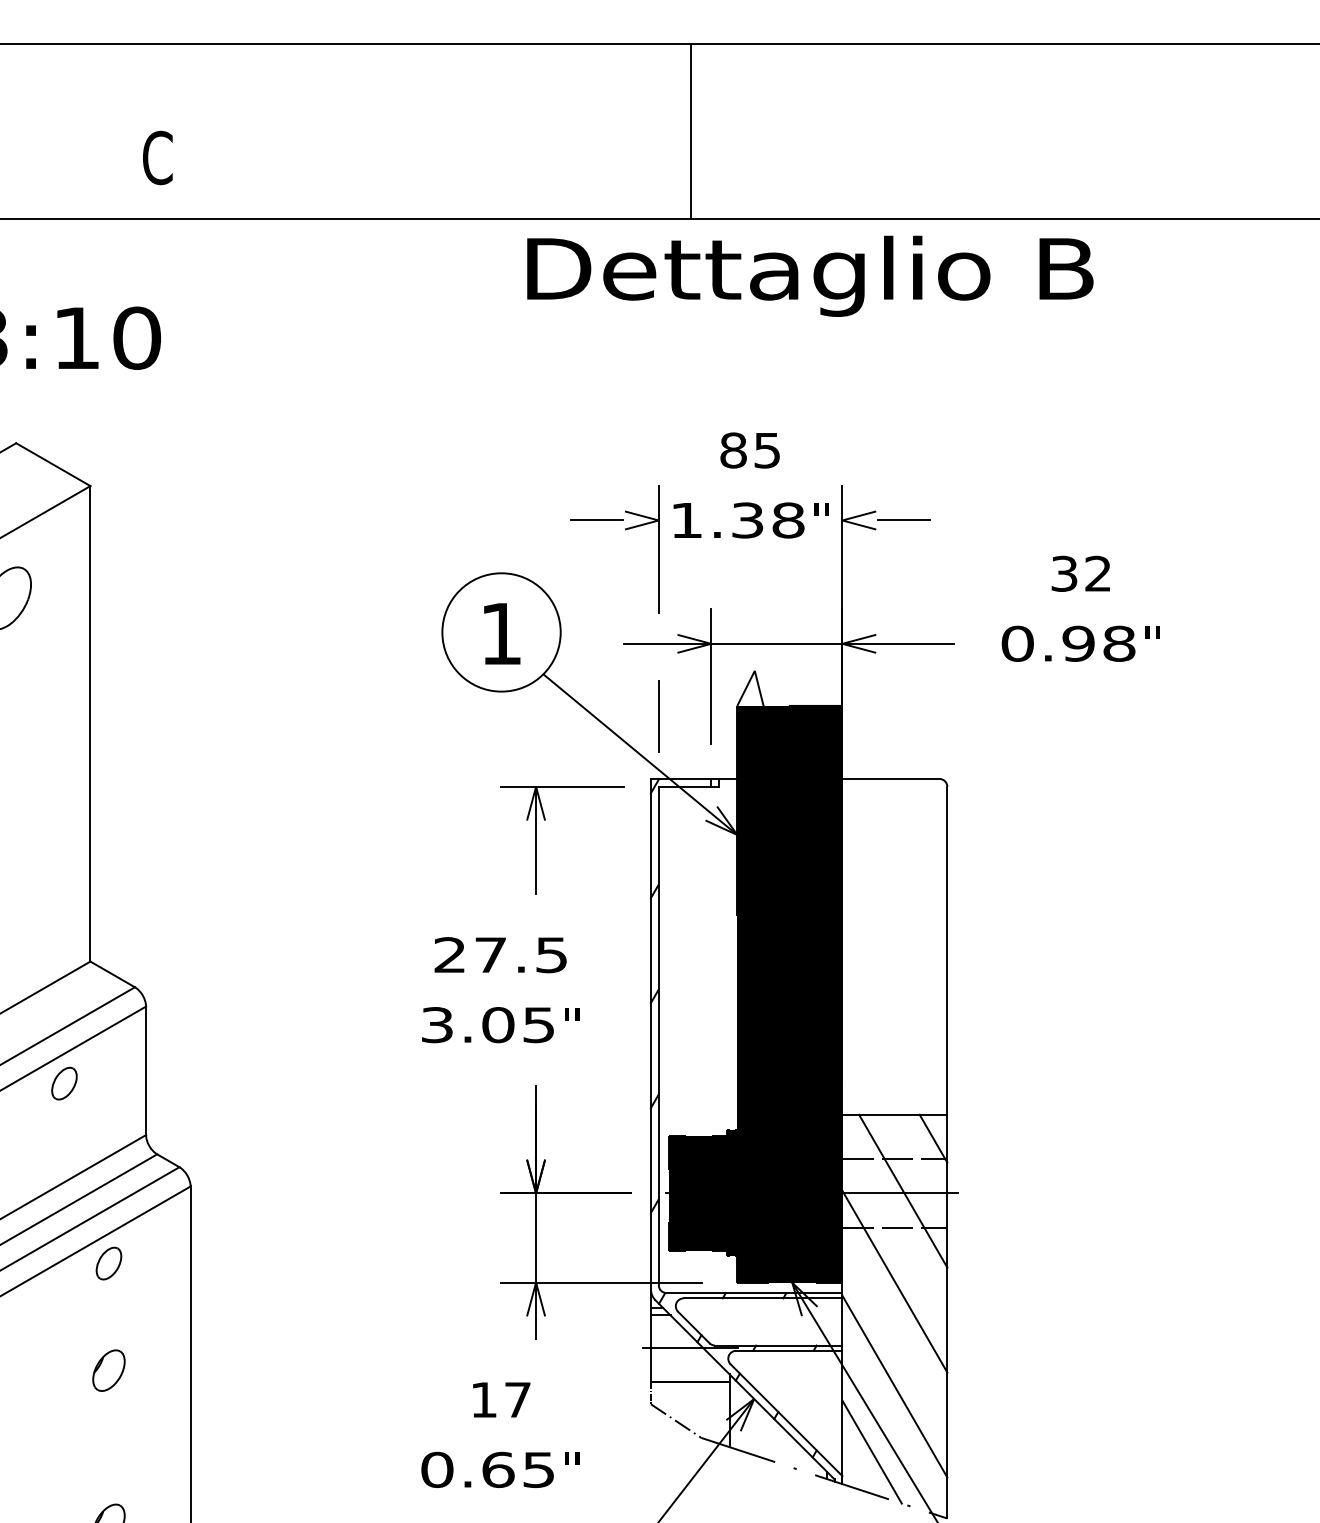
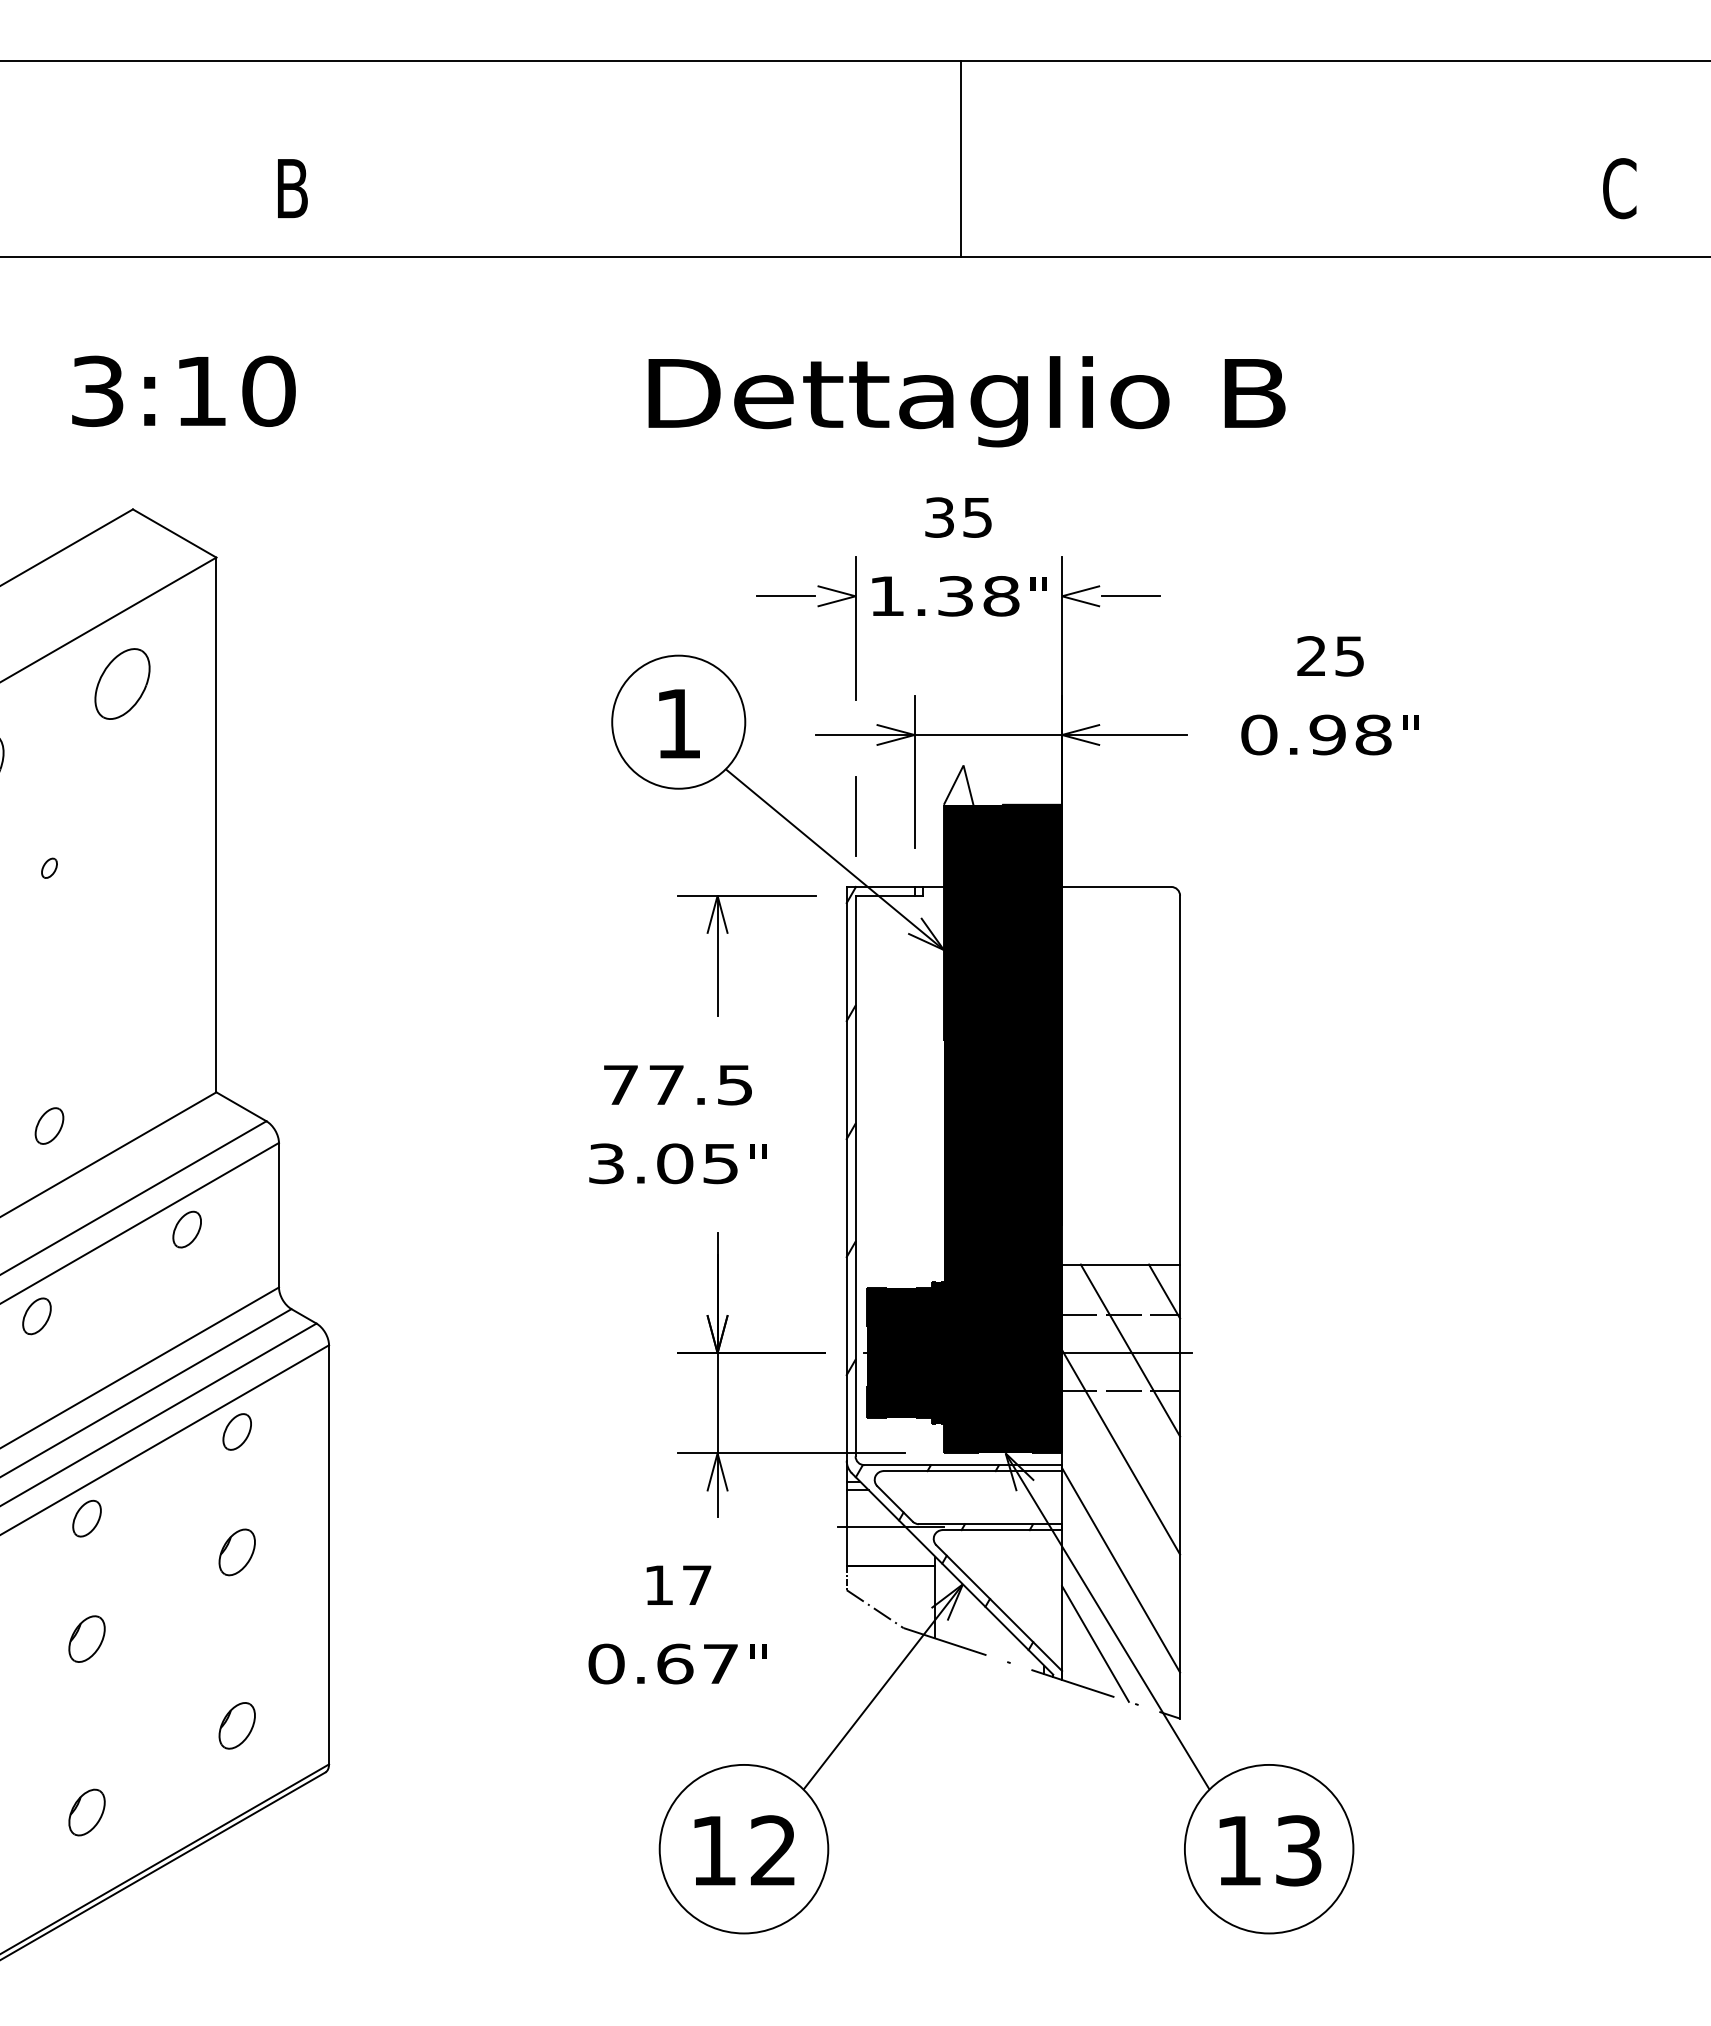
line: (690, 131) -> (961, 158), moved
text: (157, 157) -> (291, 188), C -> B
text: (809, 276) -> (966, 401), moved
text: (733, 450) -> (939, 517), 85 -> 35
text: (1081, 574) -> (1330, 656), 32 -> 25
text: (449, 954) -> (620, 1084), 27.5 -> 77.5
text: (538, 1470) -> (720, 1664), 0.65 -> 0.67

